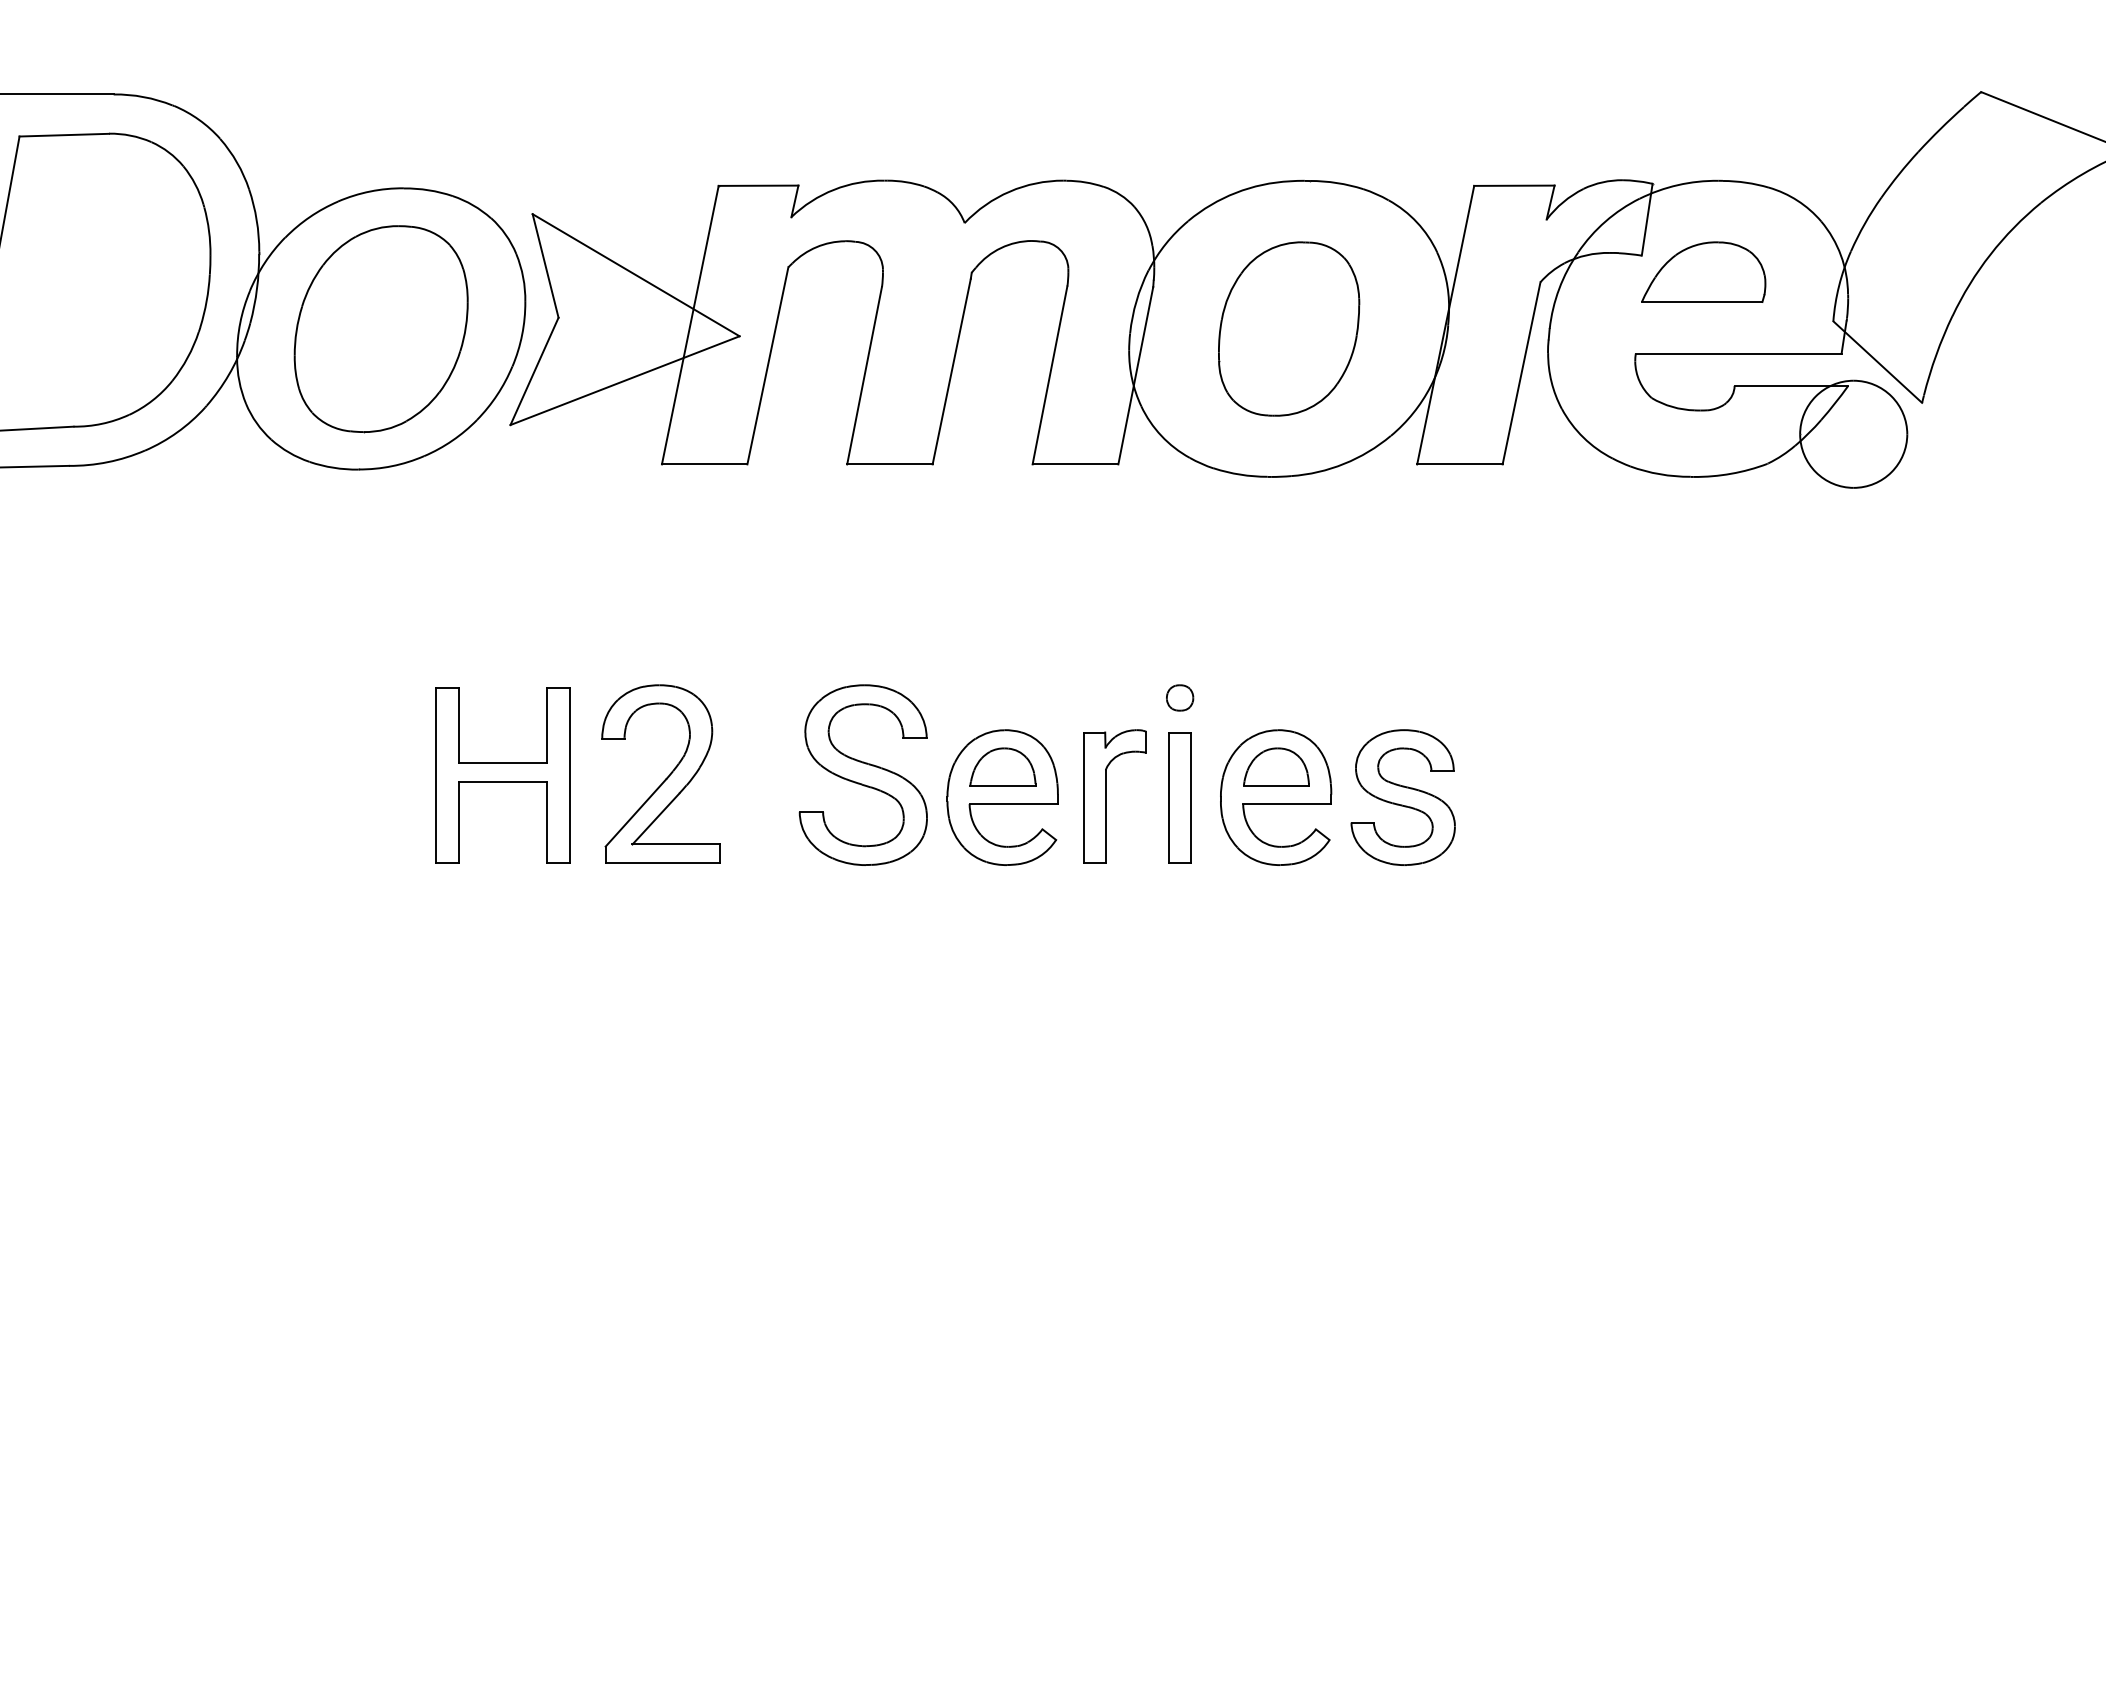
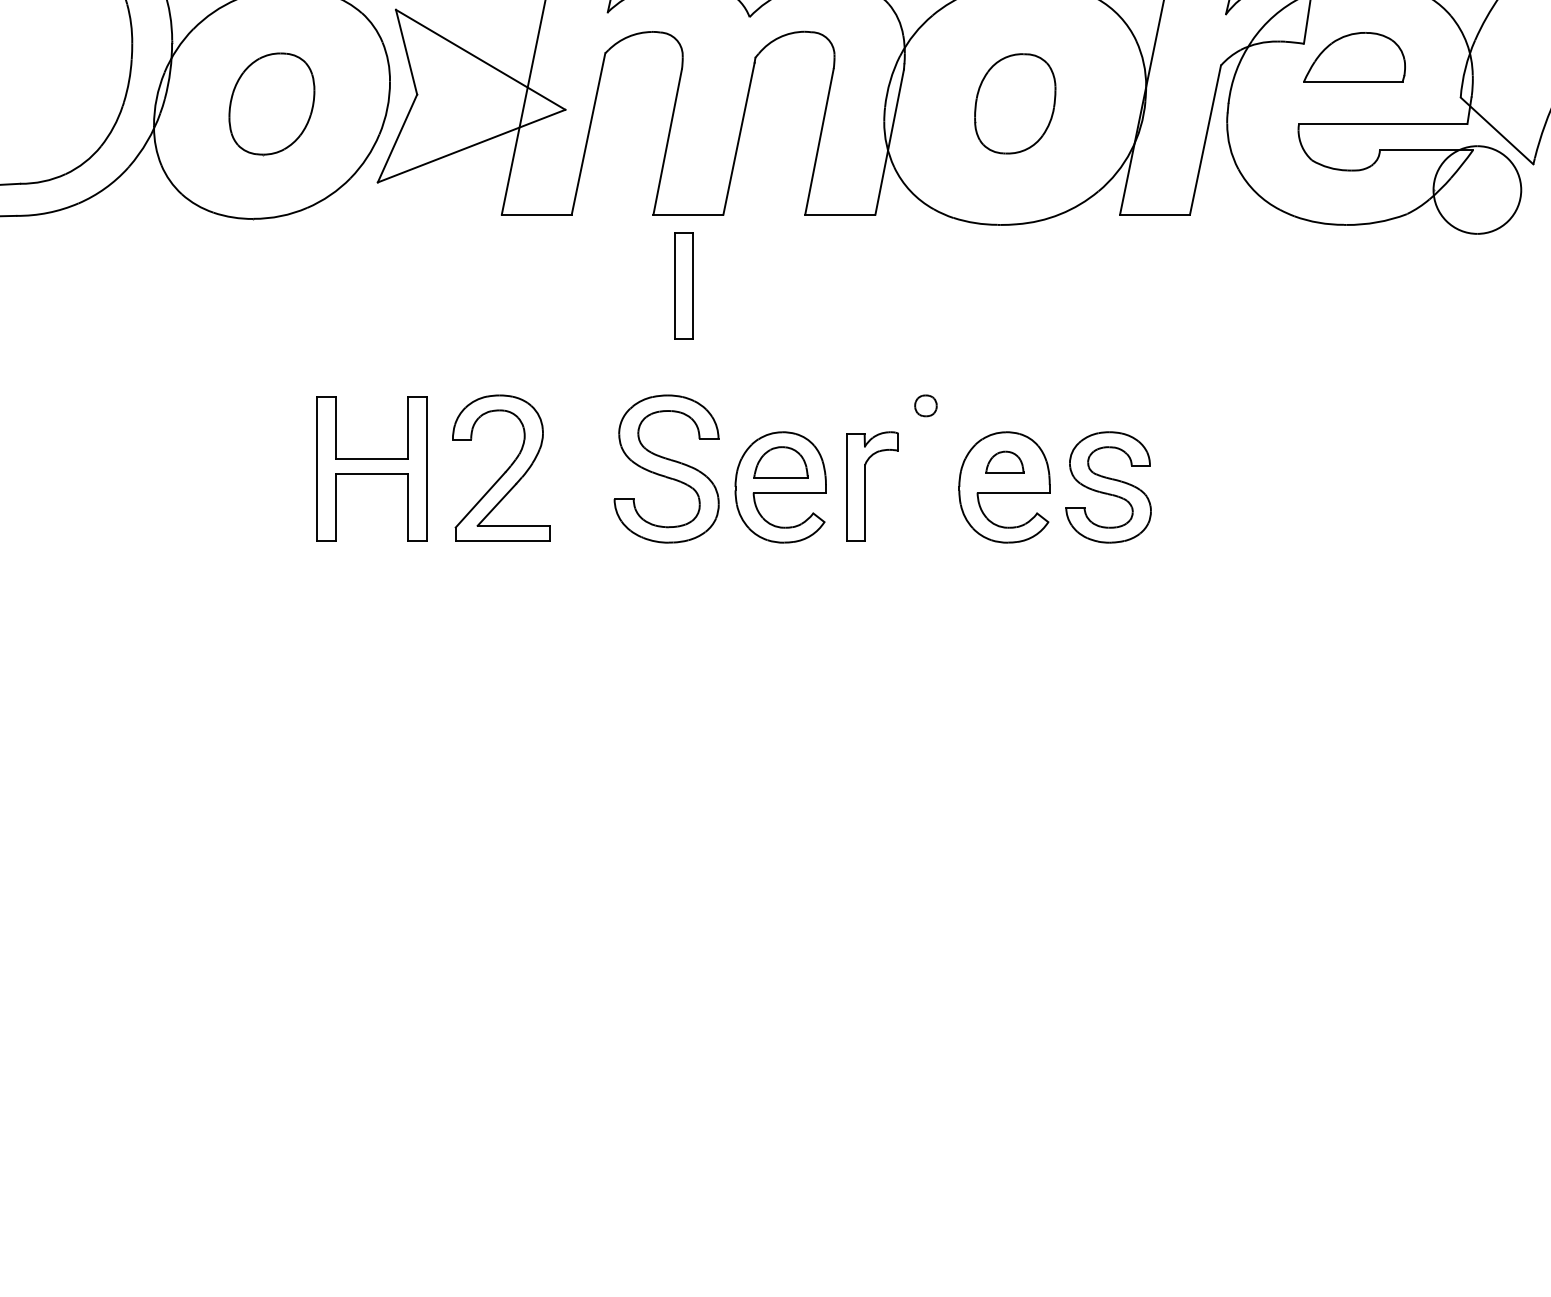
part: (1289, 328) -> (1015, 103), size x0.7
part: (380, 329) -> (271, 104), size x0.6
part: (1276, 766) -> (1004, 461), size x0.7
part: (1179, 797) -> (683, 285), moved

